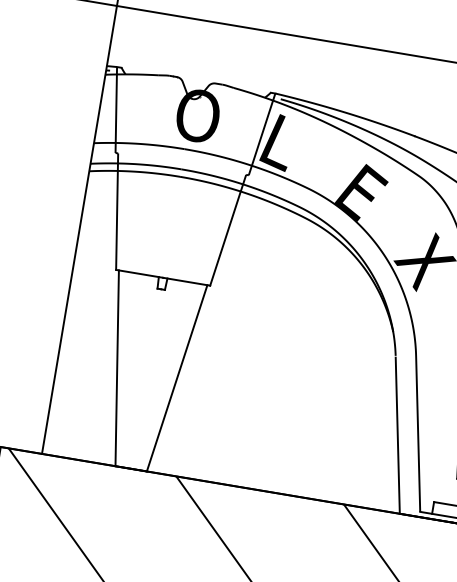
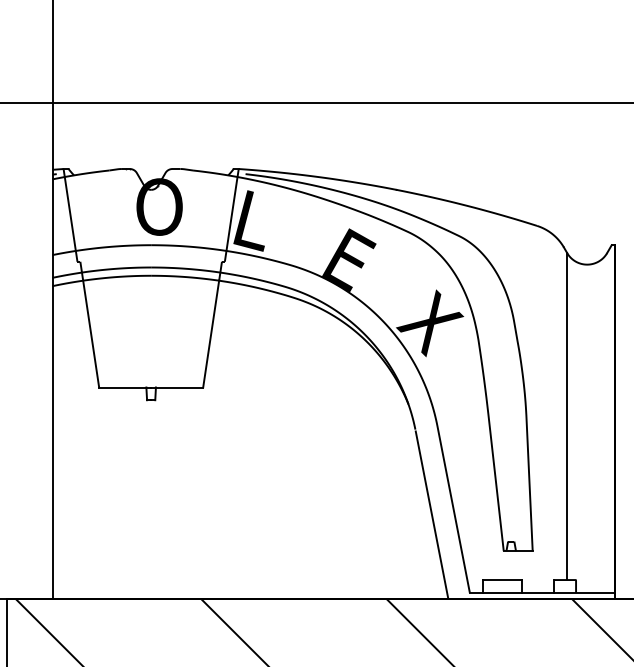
line: (116, 367) -> (117, 492), removed
line: (177, 377) -> (184, 492), removed

